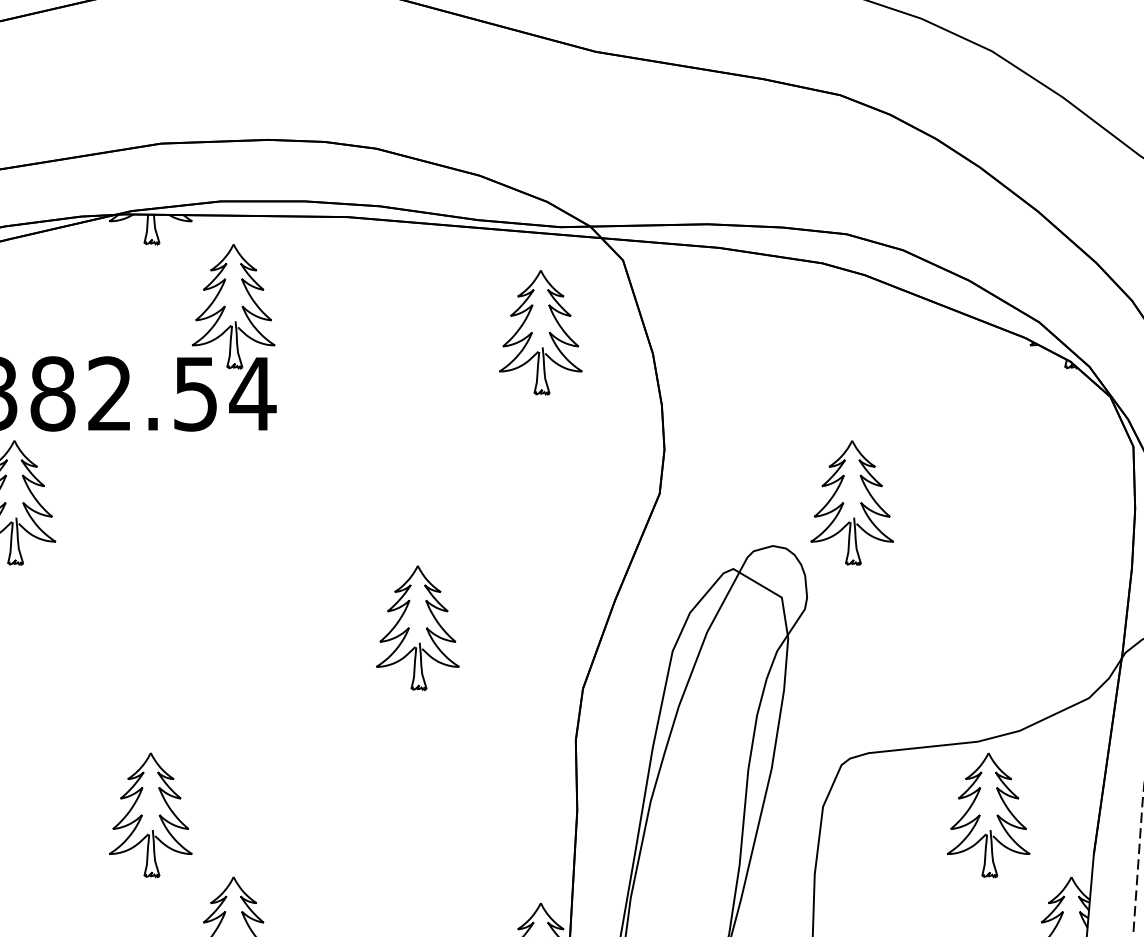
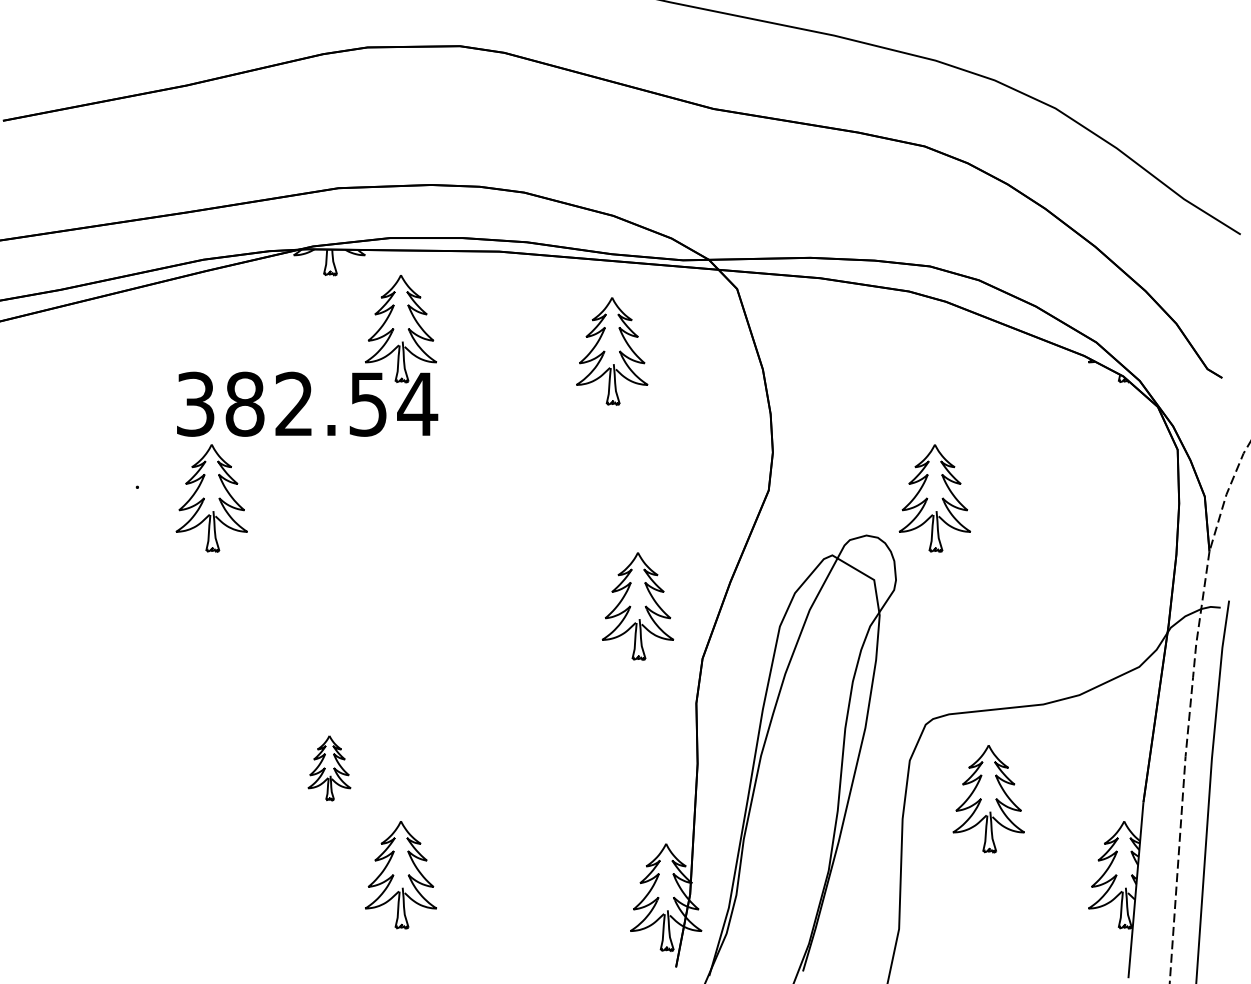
part: (541, 332) -> (612, 351), moved
part: (417, 628) -> (637, 606), moved
part: (150, 815) -> (329, 768), size x0.6
part: (988, 815) -> (988, 799), moved

